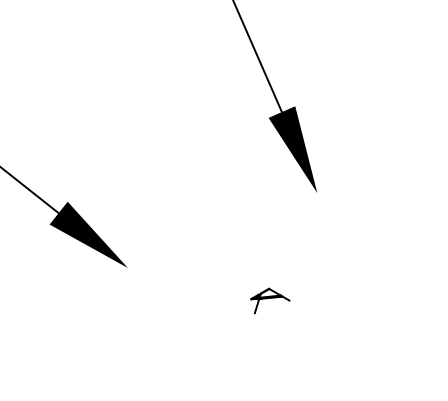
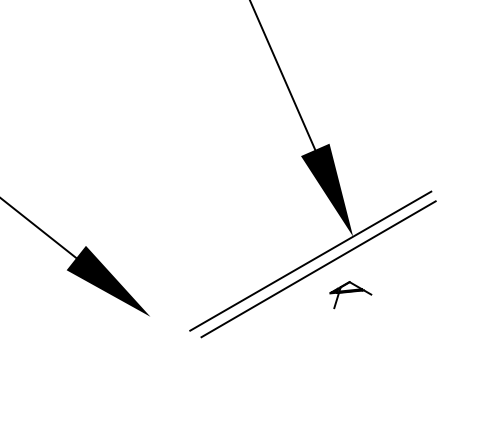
line: (277, 215) -> (310, 260), added
line: (284, 223) -> (318, 269), added
part: (270, 301) -> (350, 295), moved

